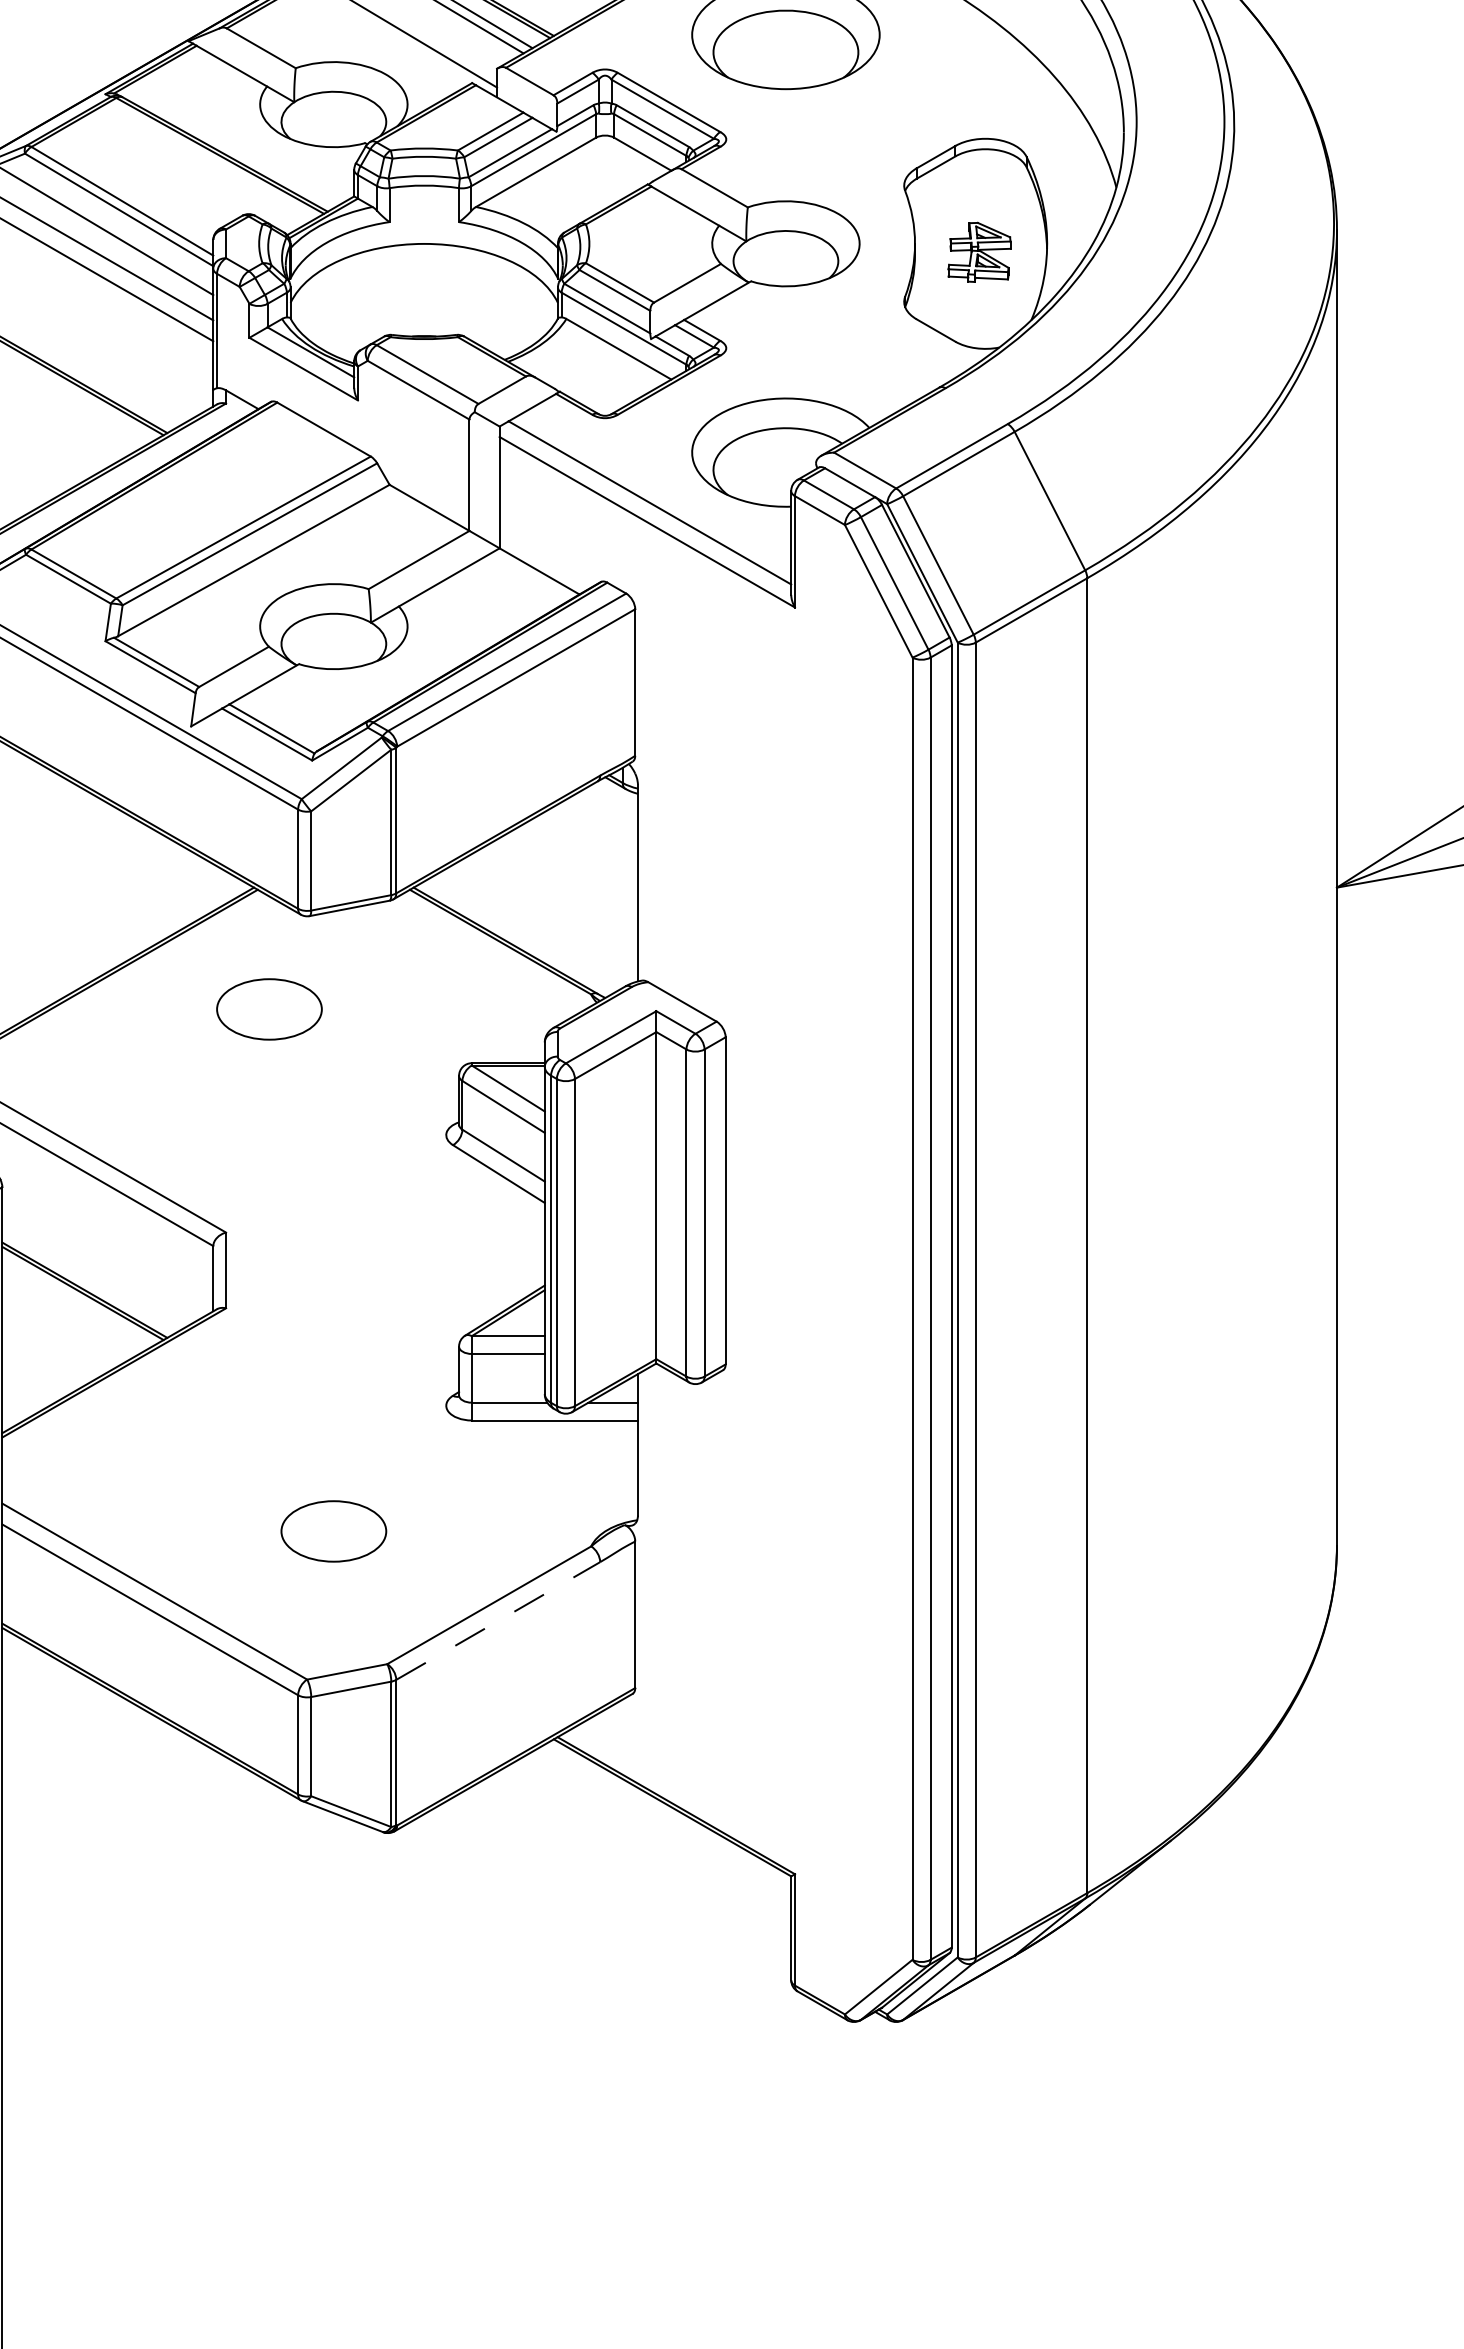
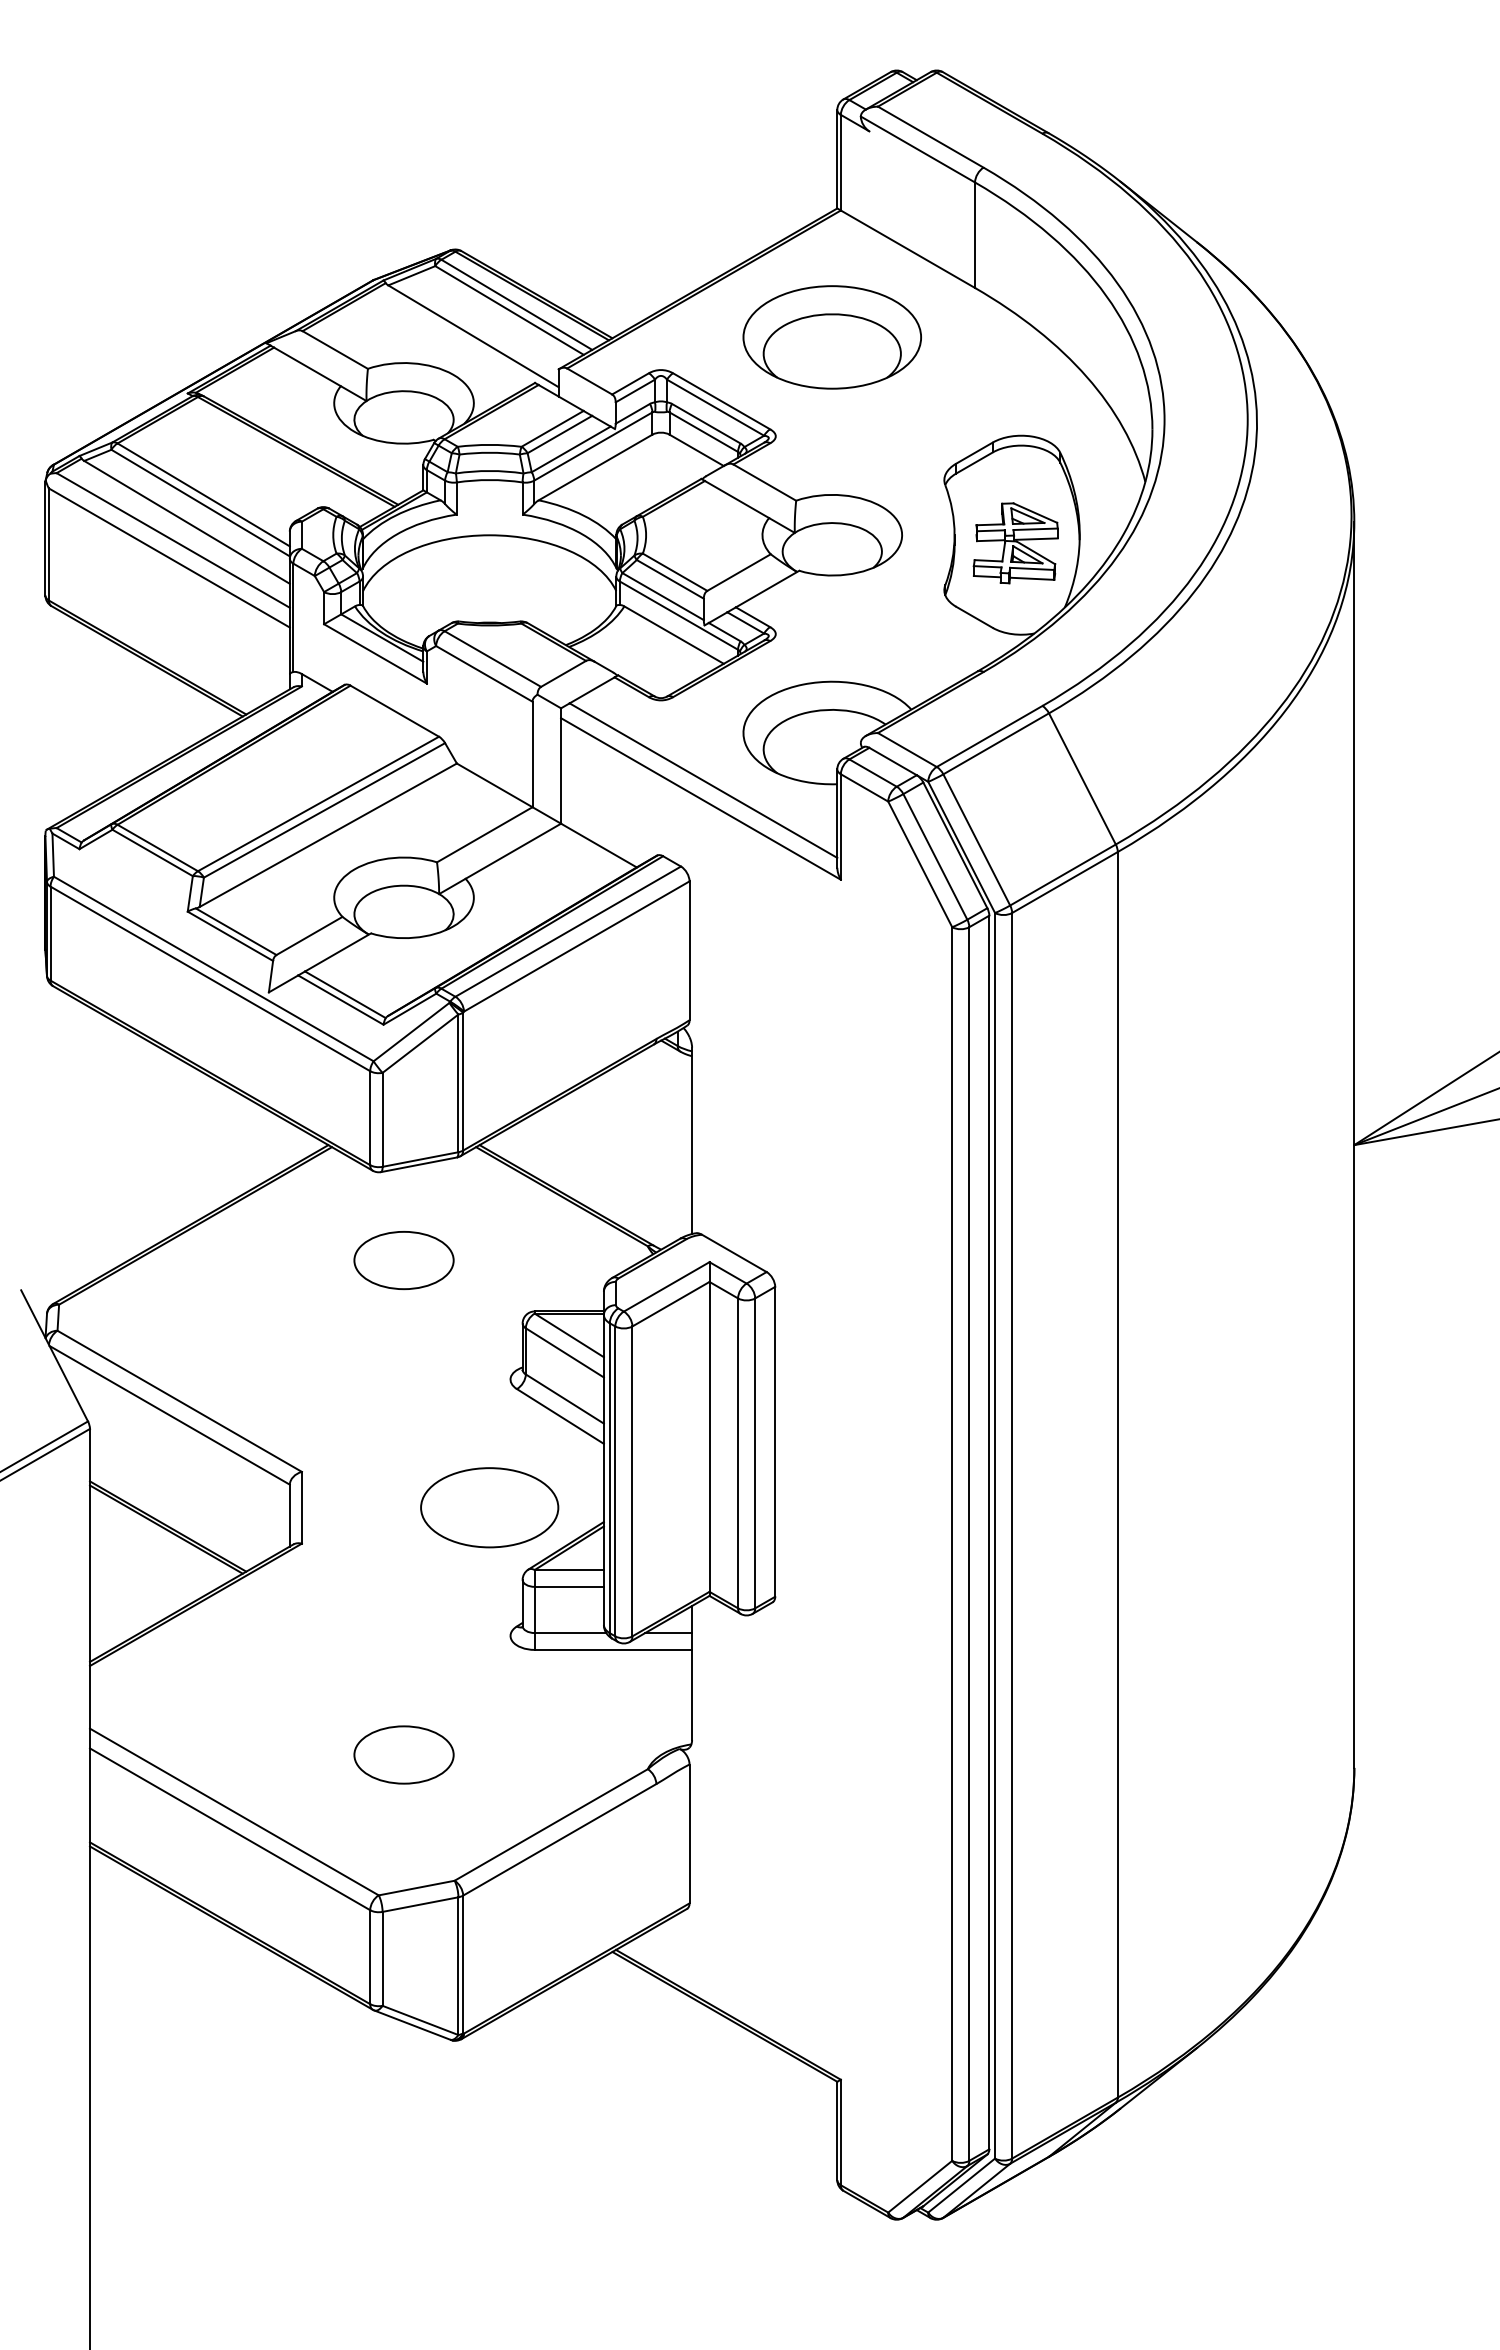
part: (979, 252) -> (1015, 543), size x1.43
part: (268, 1009) -> (403, 1260), moved
part: (424, 1270) -> (489, 1507), added
line: (497, 1620) -> (559, 1839), dashed -> solid

